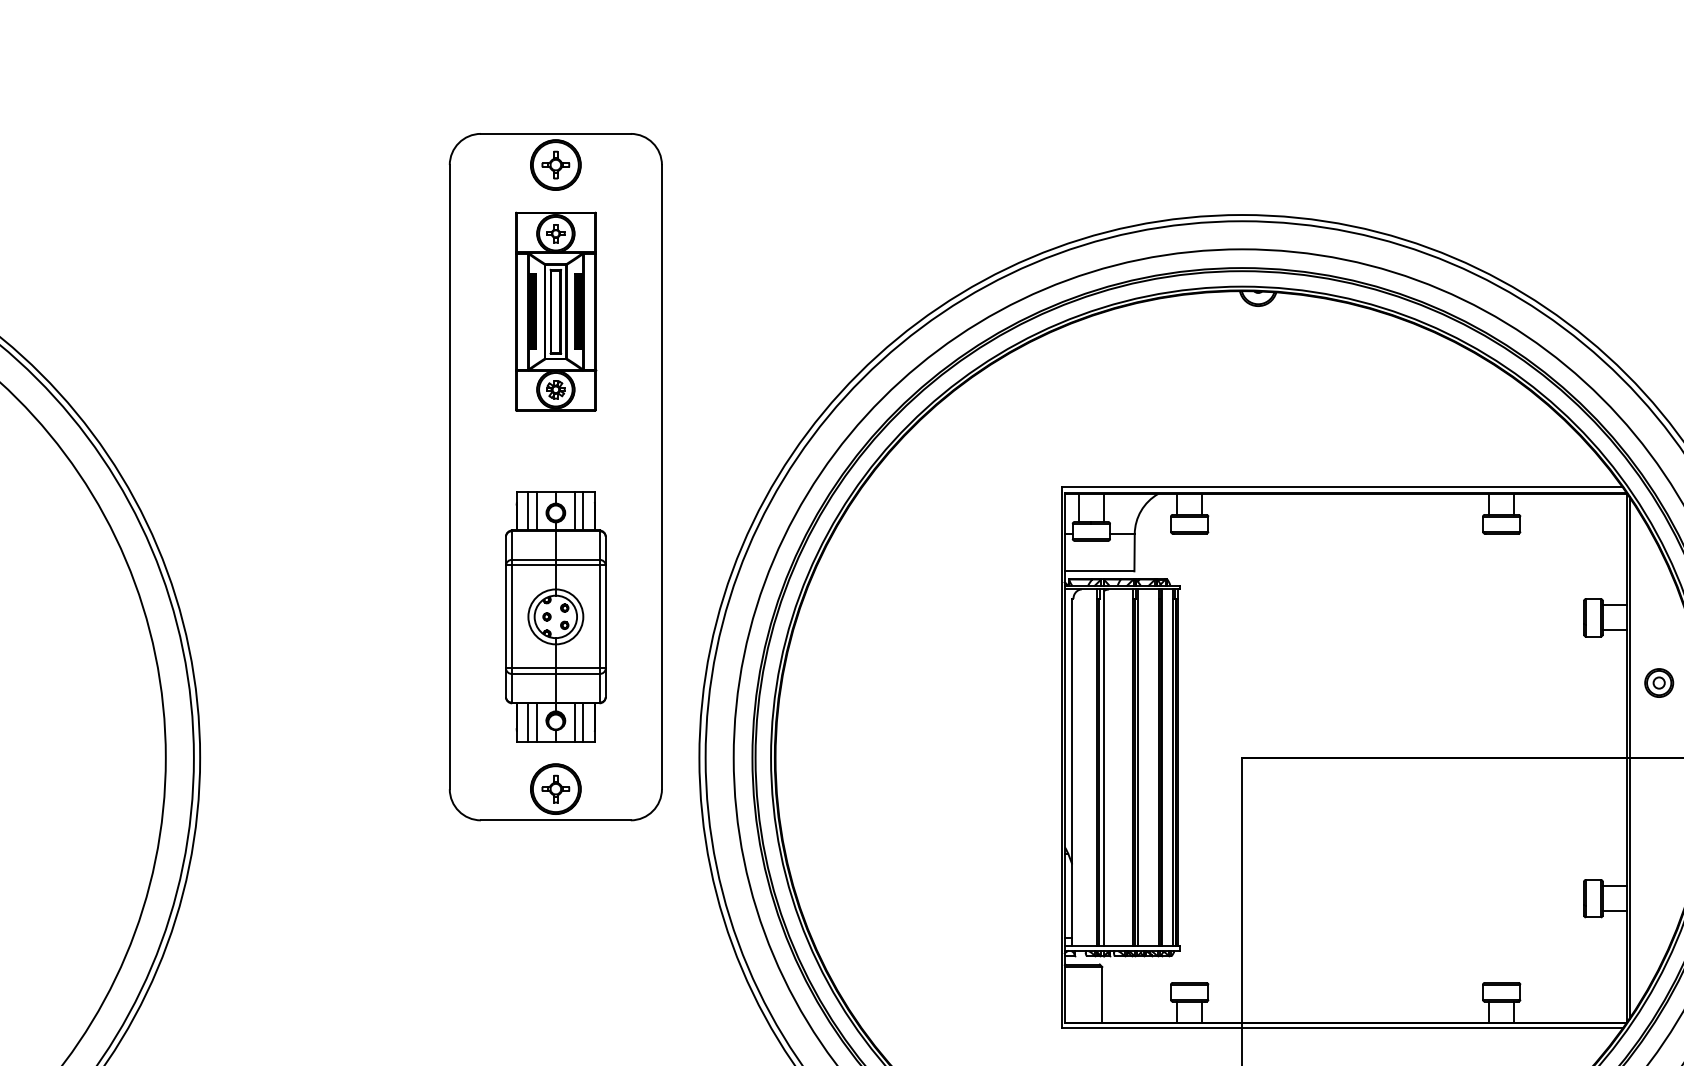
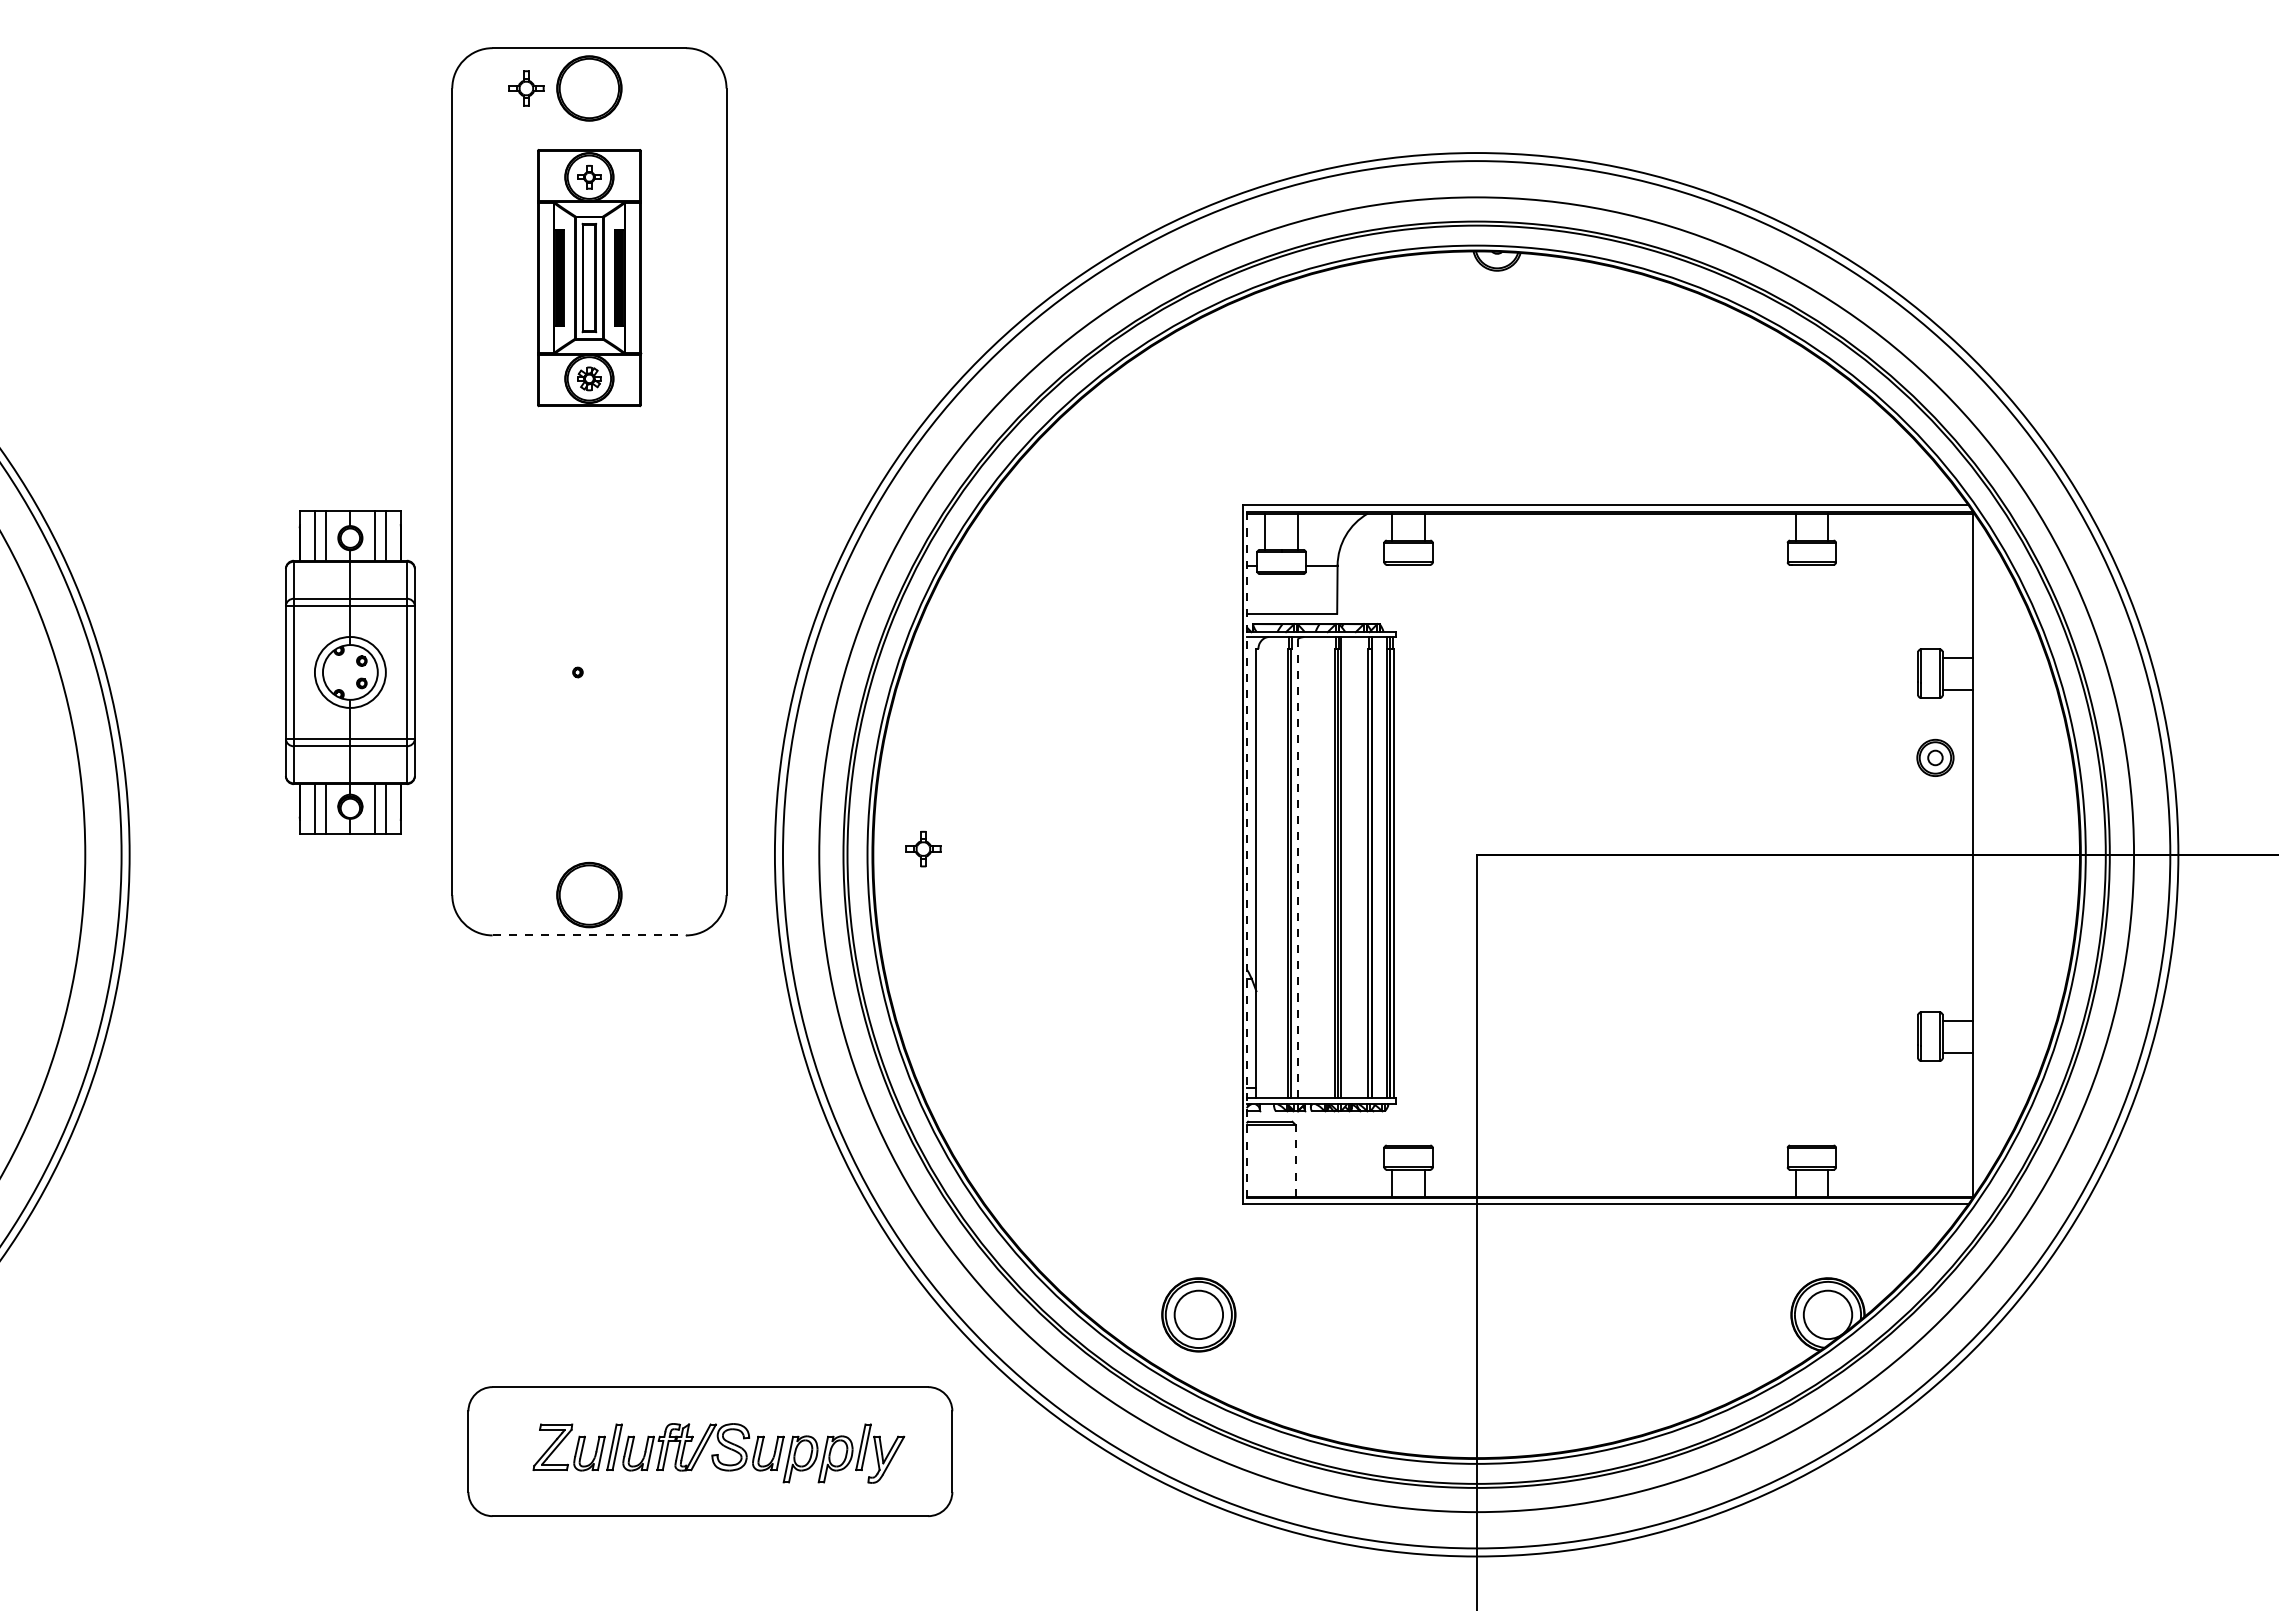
part: (555, 165) -> (526, 88), moved
part: (555, 616) -> (350, 672), moved
part: (1659, 682) -> (1935, 757), moved
line: (1629, 757) -> (1977, 854), removed
line: (1065, 758) -> (1247, 855), solid -> dashed
line: (1103, 767) -> (1297, 867), solid -> dashed
part: (555, 788) -> (923, 848), moved
line: (555, 820) -> (589, 935), solid -> dashed
line: (1102, 994) -> (1295, 1160), solid -> dashed

